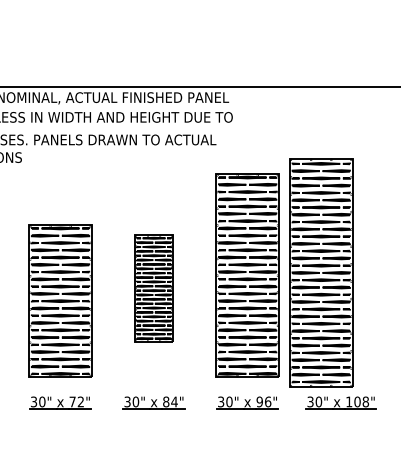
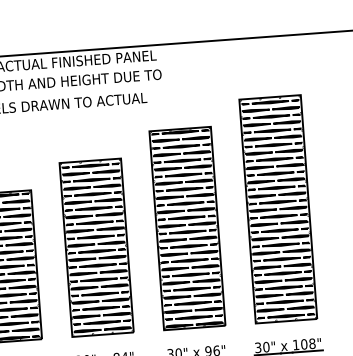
part: (321, 272) -> (278, 208), moved
part: (153, 288) -> (96, 247), size x1.67

